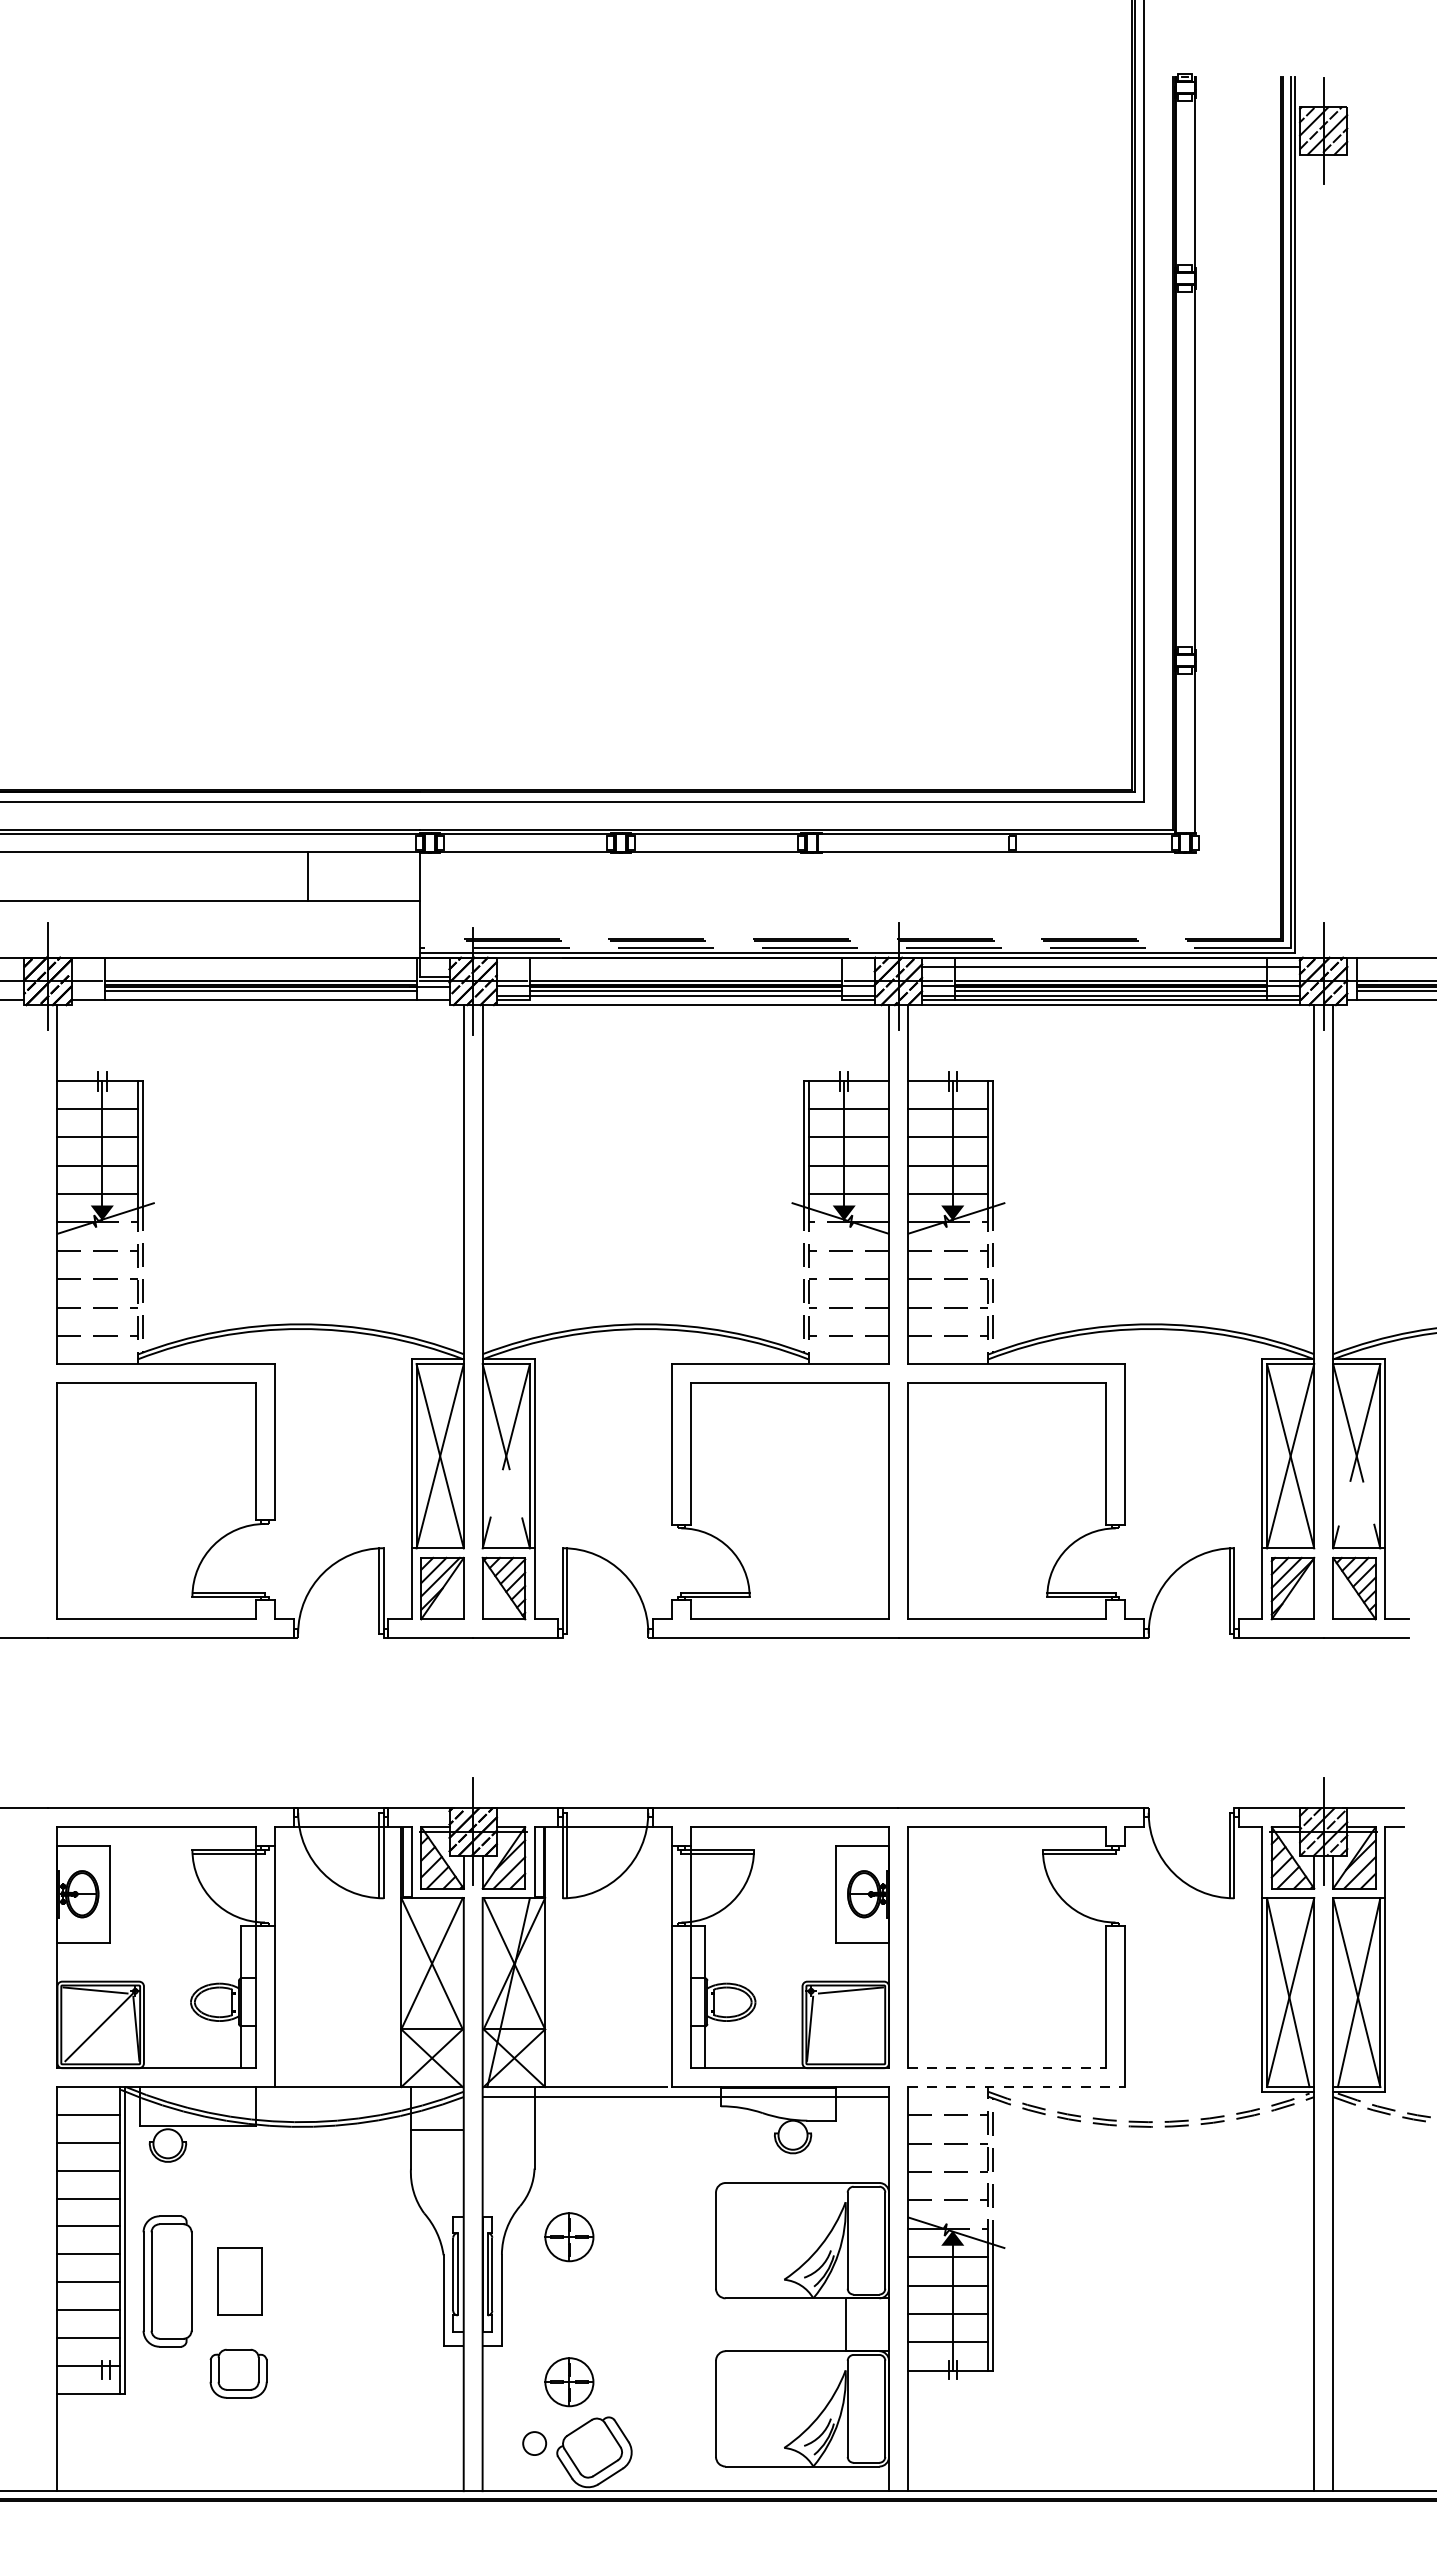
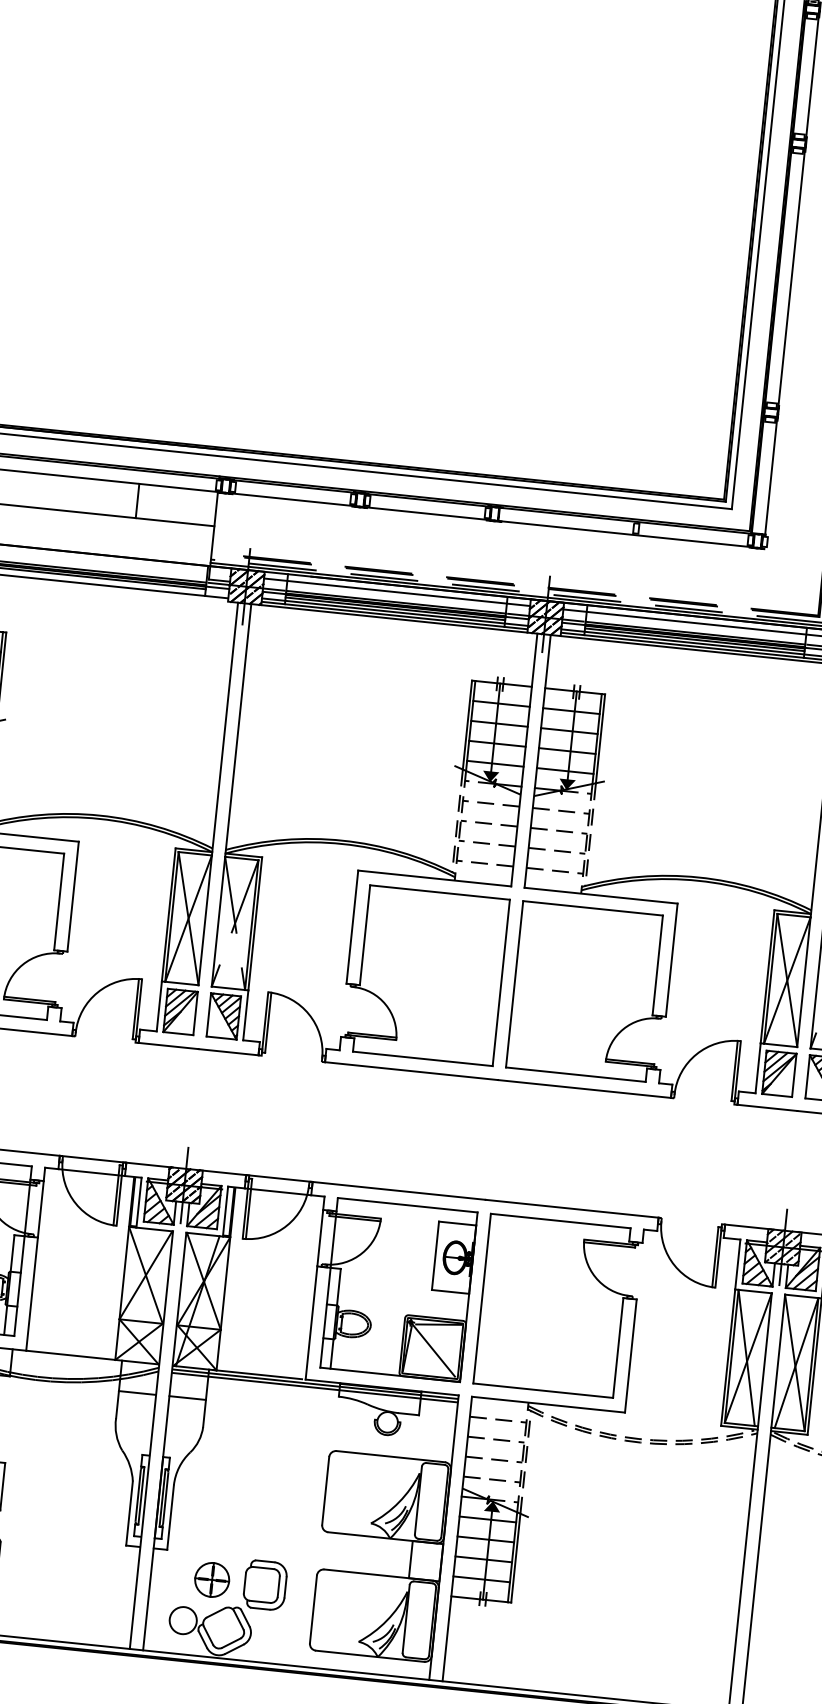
line: (685, 967) -> (396, 592), added
line: (685, 1000) -> (394, 615), added
line: (847, 2027) -> (433, 1350), added
line: (1007, 2068) -> (543, 1390), dashed -> solid
line: (1016, 2087) -> (548, 1404), dashed -> solid
line: (685, 2092) -> (314, 1384), added
line: (508, 2130) -> (187, 1398), added
part: (569, 2237) -> (222, 1478), removed
part: (644, 2381) -> (265, 1584), added
circle: (534, 2443) -> (183, 1620), size x1.67

